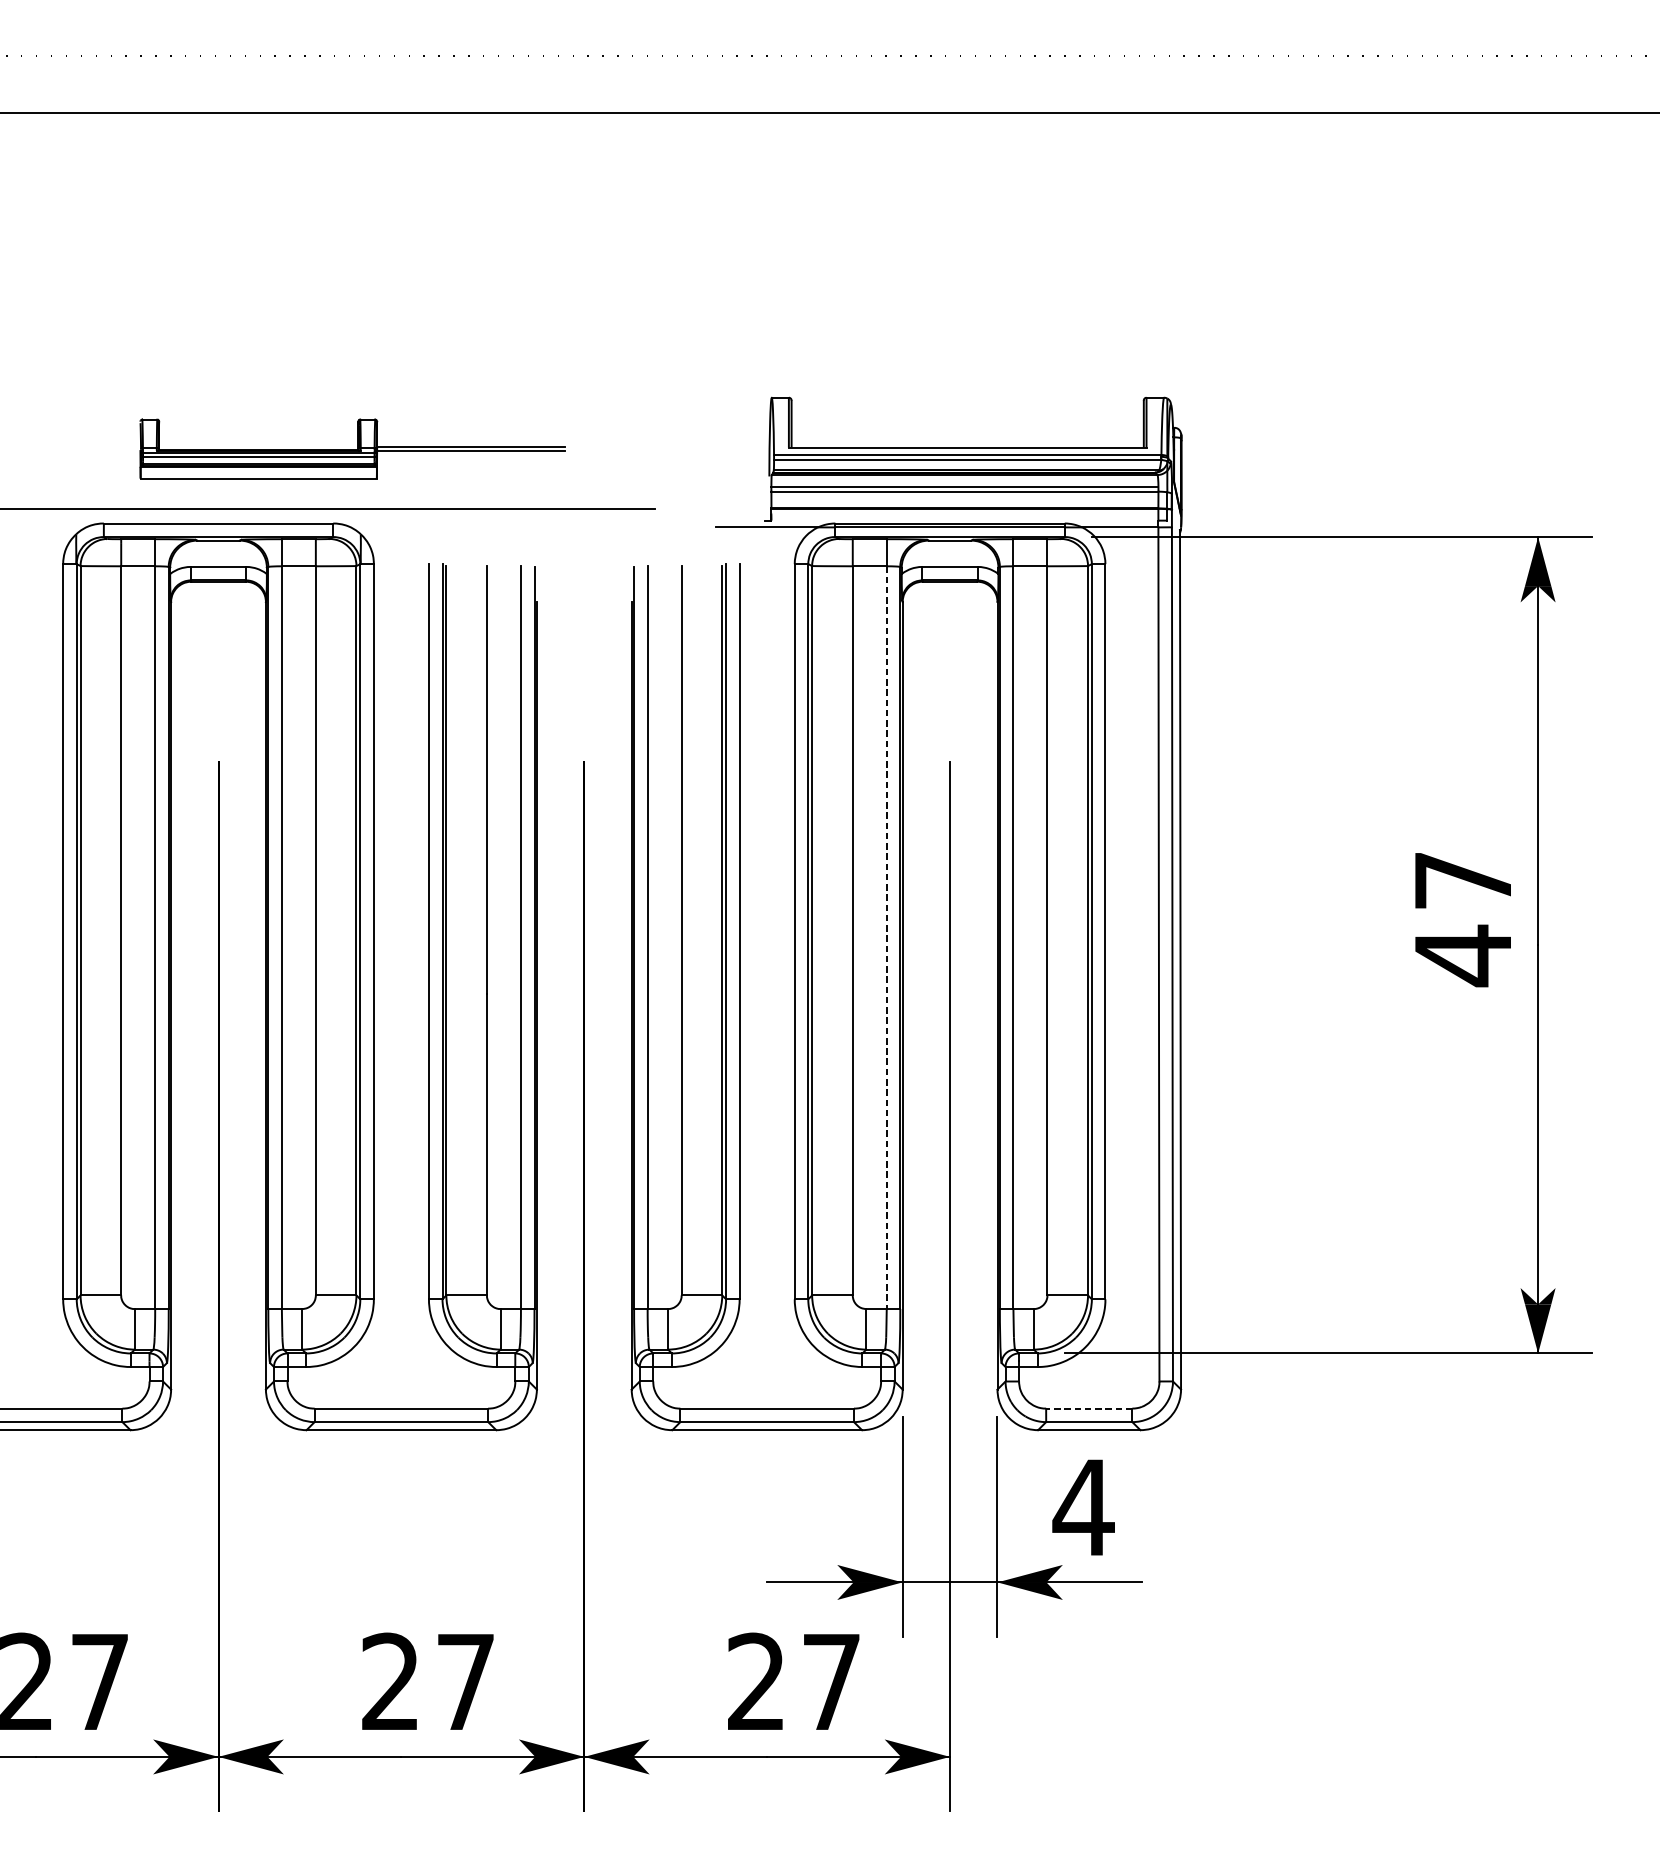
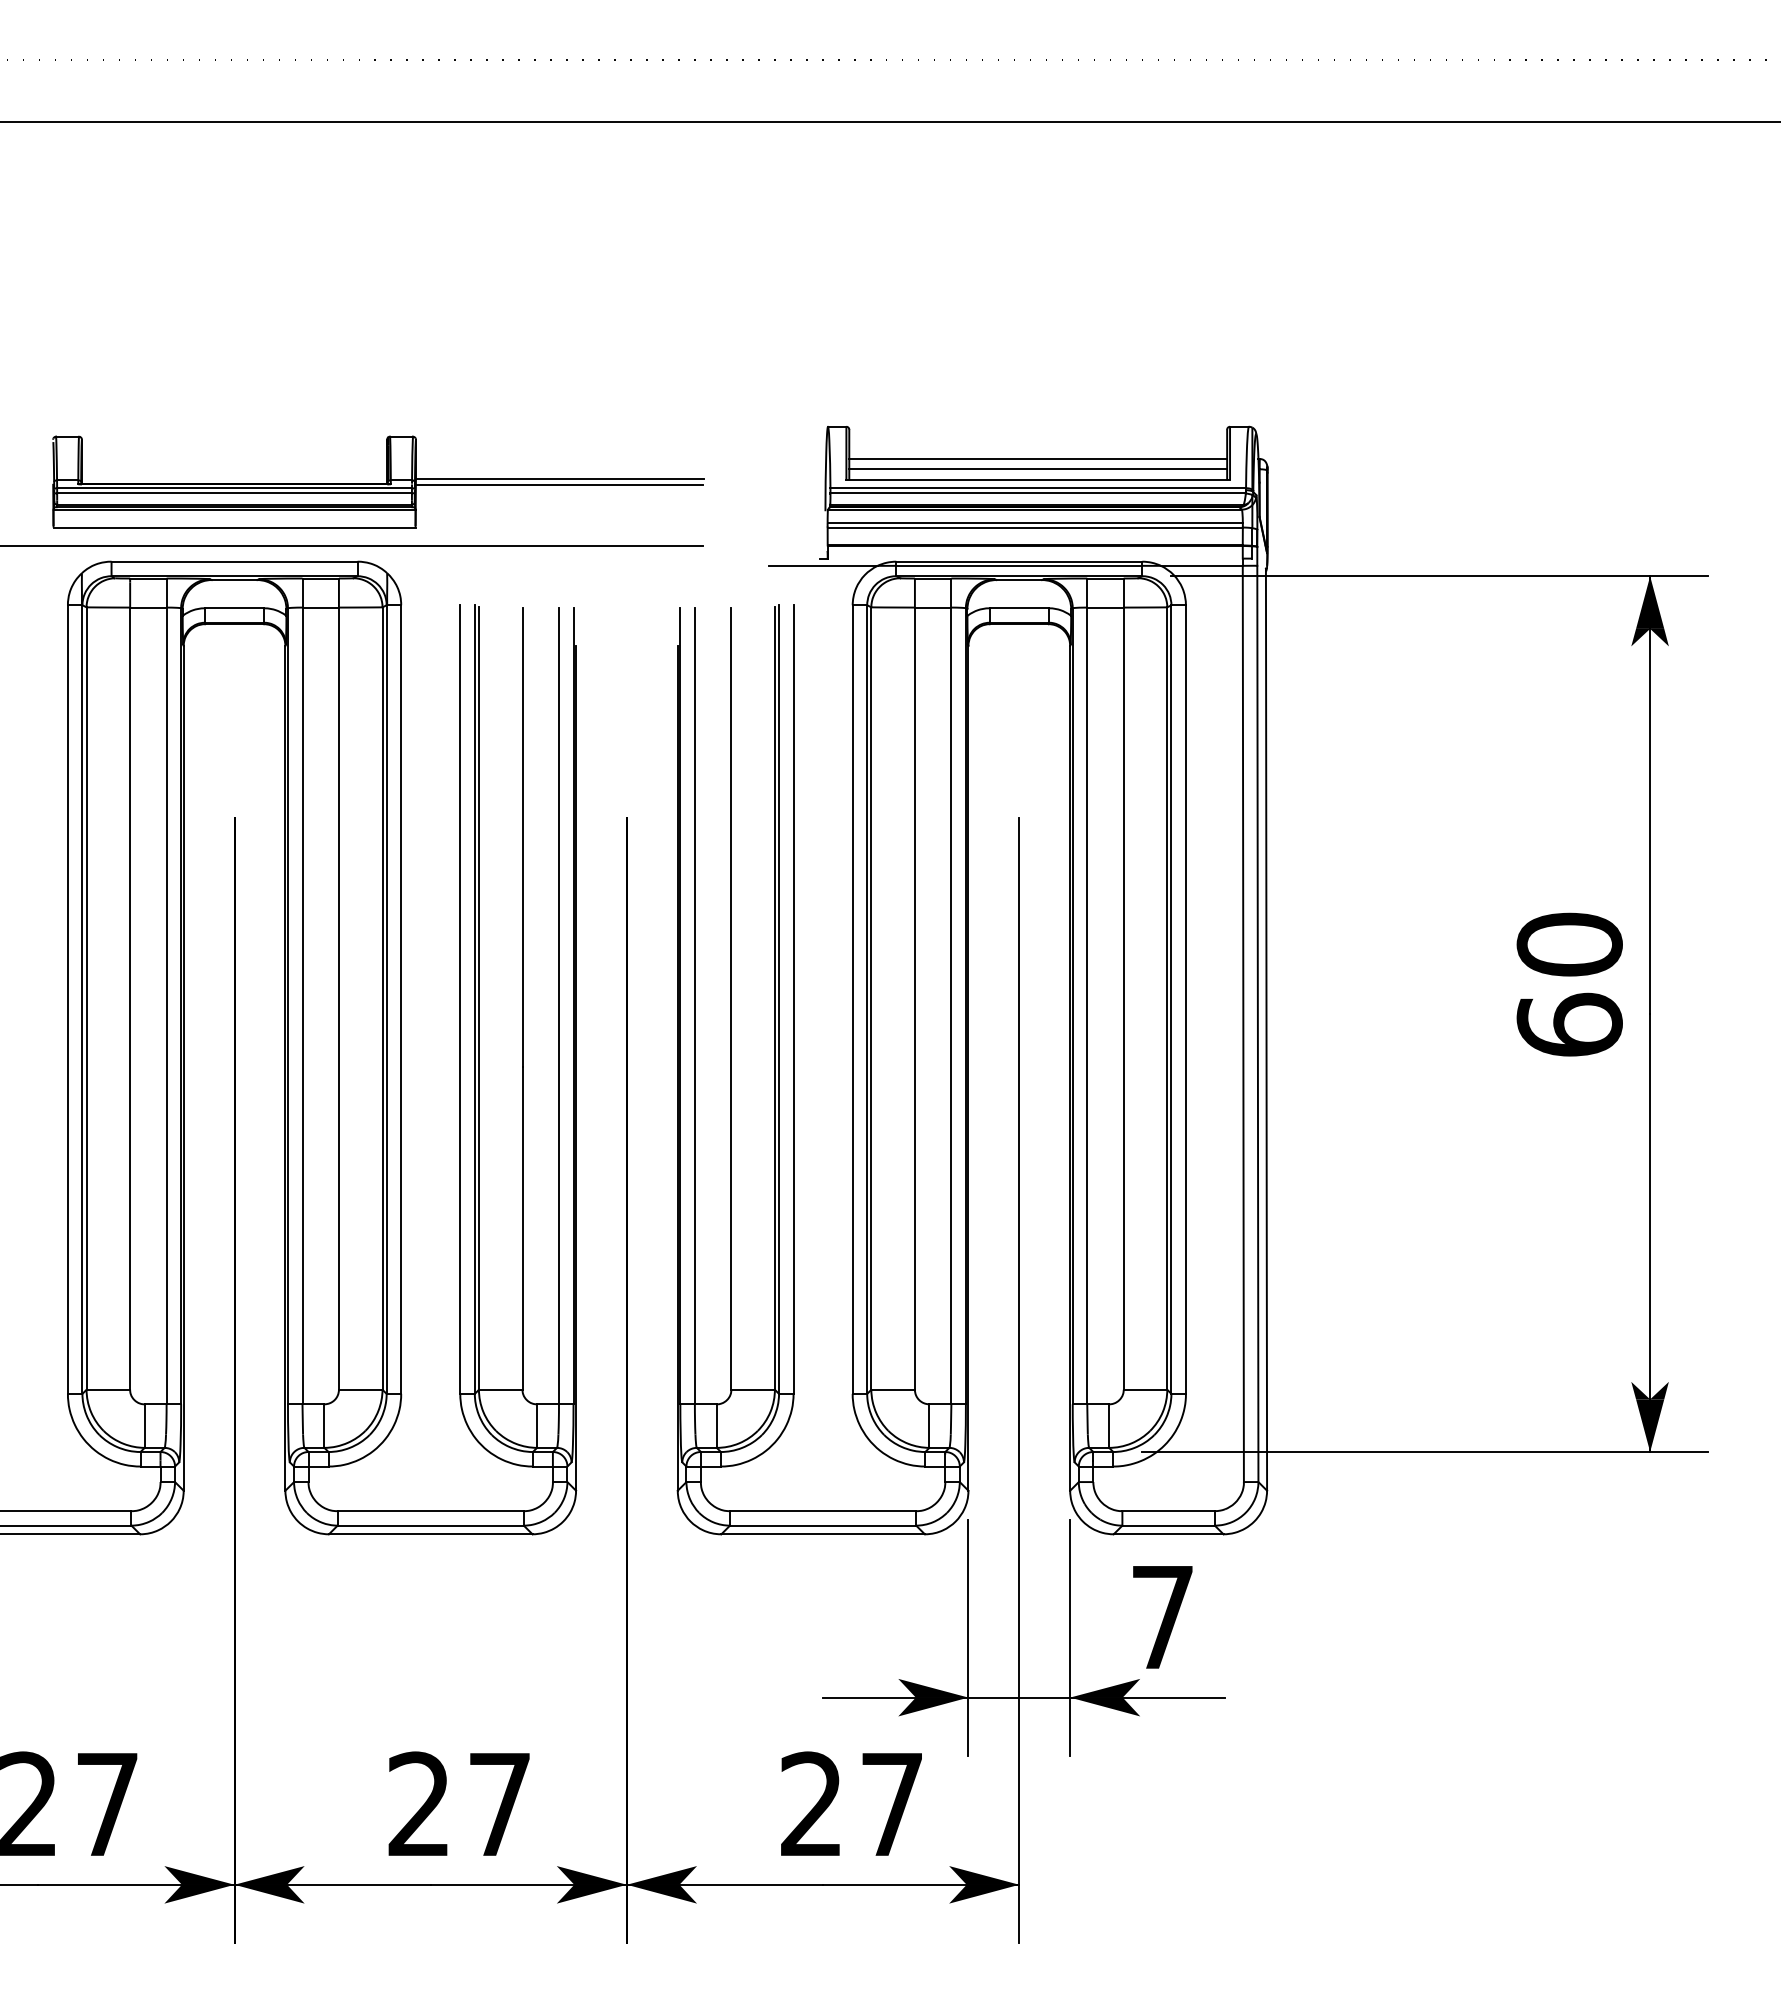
line: (967, 428) -> (1038, 459), added
line: (967, 437) -> (1038, 469), added
part: (352, 448) -> (378, 481), size x1.43
text: (1462, 918) -> (1569, 985), 47 -> 60
line: (886, 938) -> (951, 1006), dashed -> solid
line: (1089, 1408) -> (1168, 1511), dashed -> solid
text: (1083, 1507) -> (1162, 1617), 4 -> 7

